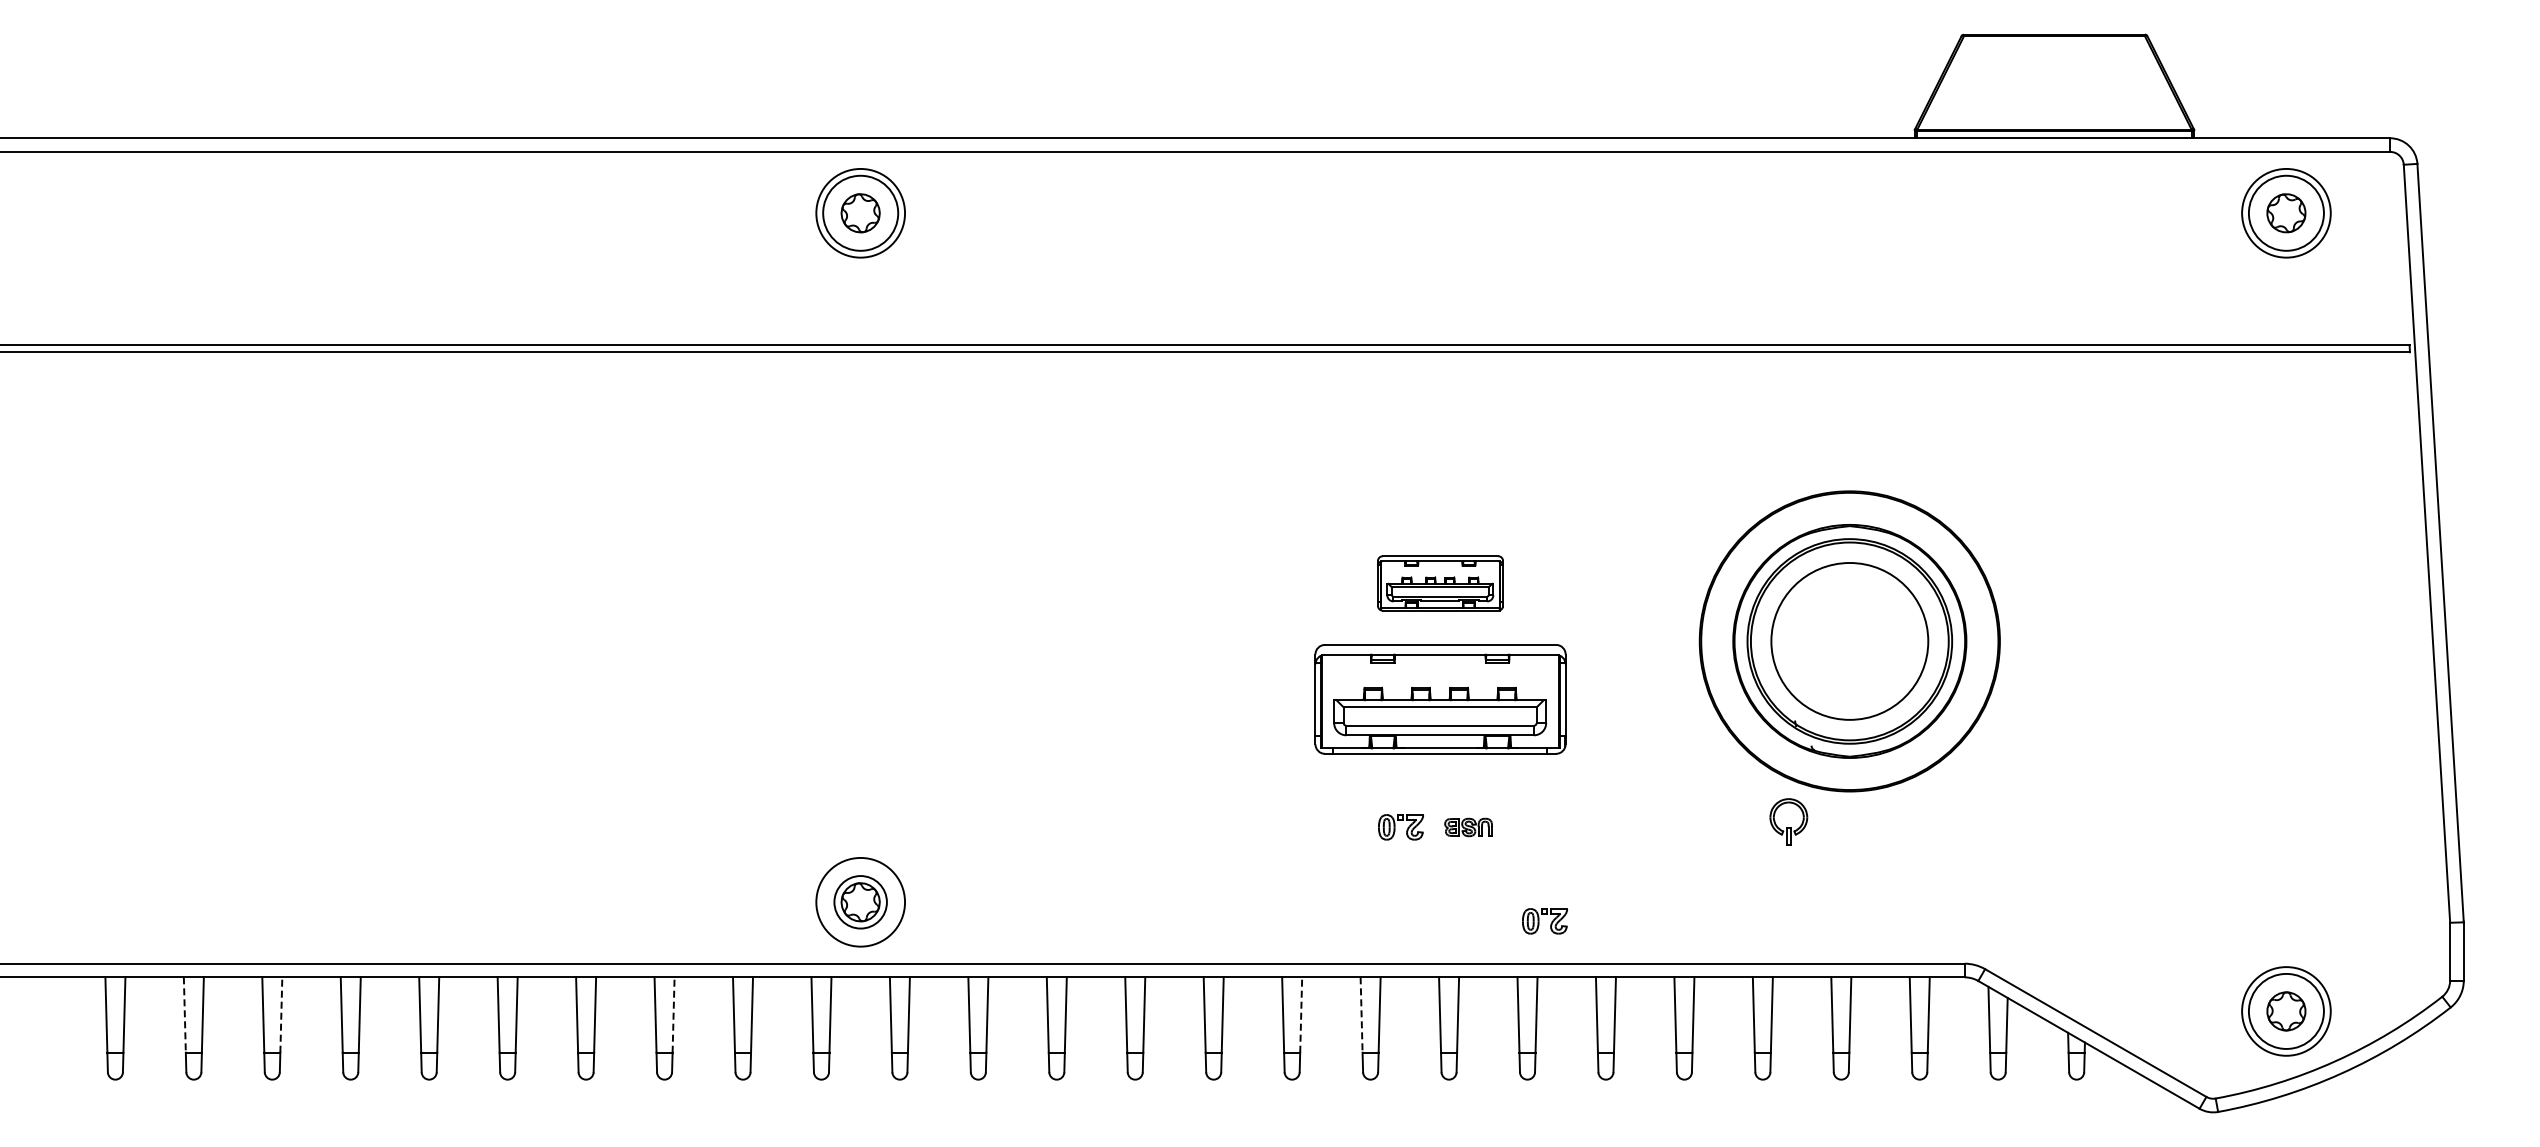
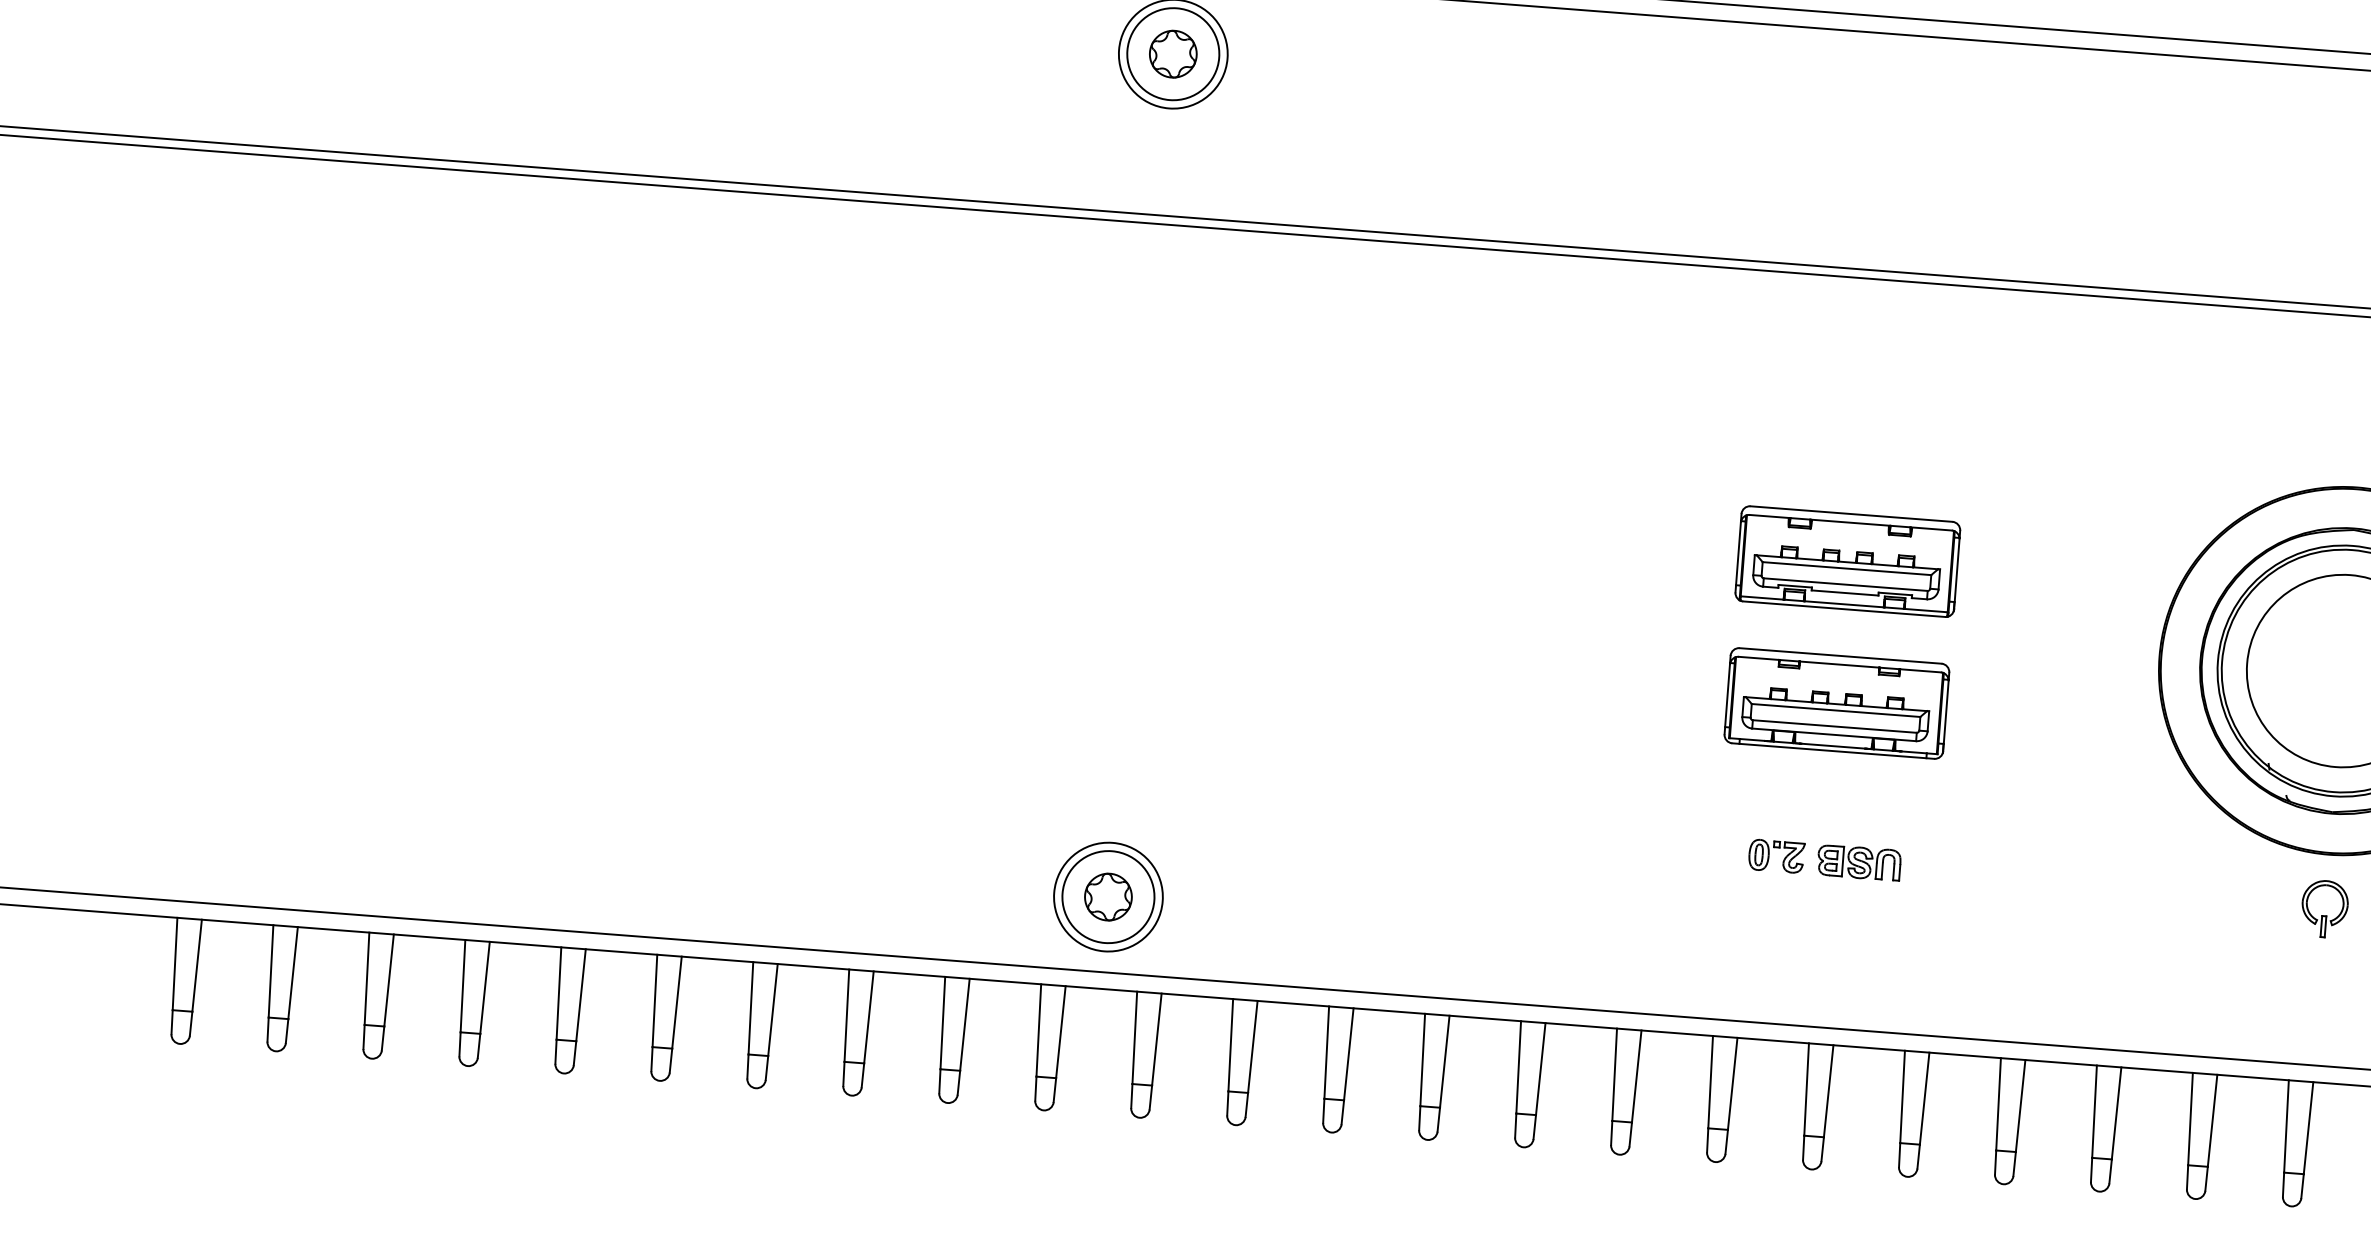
part: (1440, 583) -> (1847, 561), size x1.43
part: (1440, 699) -> (1836, 703), size x0.71
part: (1788, 821) -> (2324, 908), moved
part: (1468, 827) -> (1859, 862), size x1.43
circle: (860, 901) -> (1108, 896), size x1.43
part: (1544, 921) -> (1943, 984), removed
line: (184, 1015) -> (270, 971), dashed -> solid
line: (281, 1015) -> (389, 981), dashed -> solid
line: (673, 1015) -> (868, 1017), dashed -> solid
line: (1301, 1015) -> (1637, 1077), dashed -> solid
line: (1361, 1015) -> (1710, 1082), dashed -> solid

